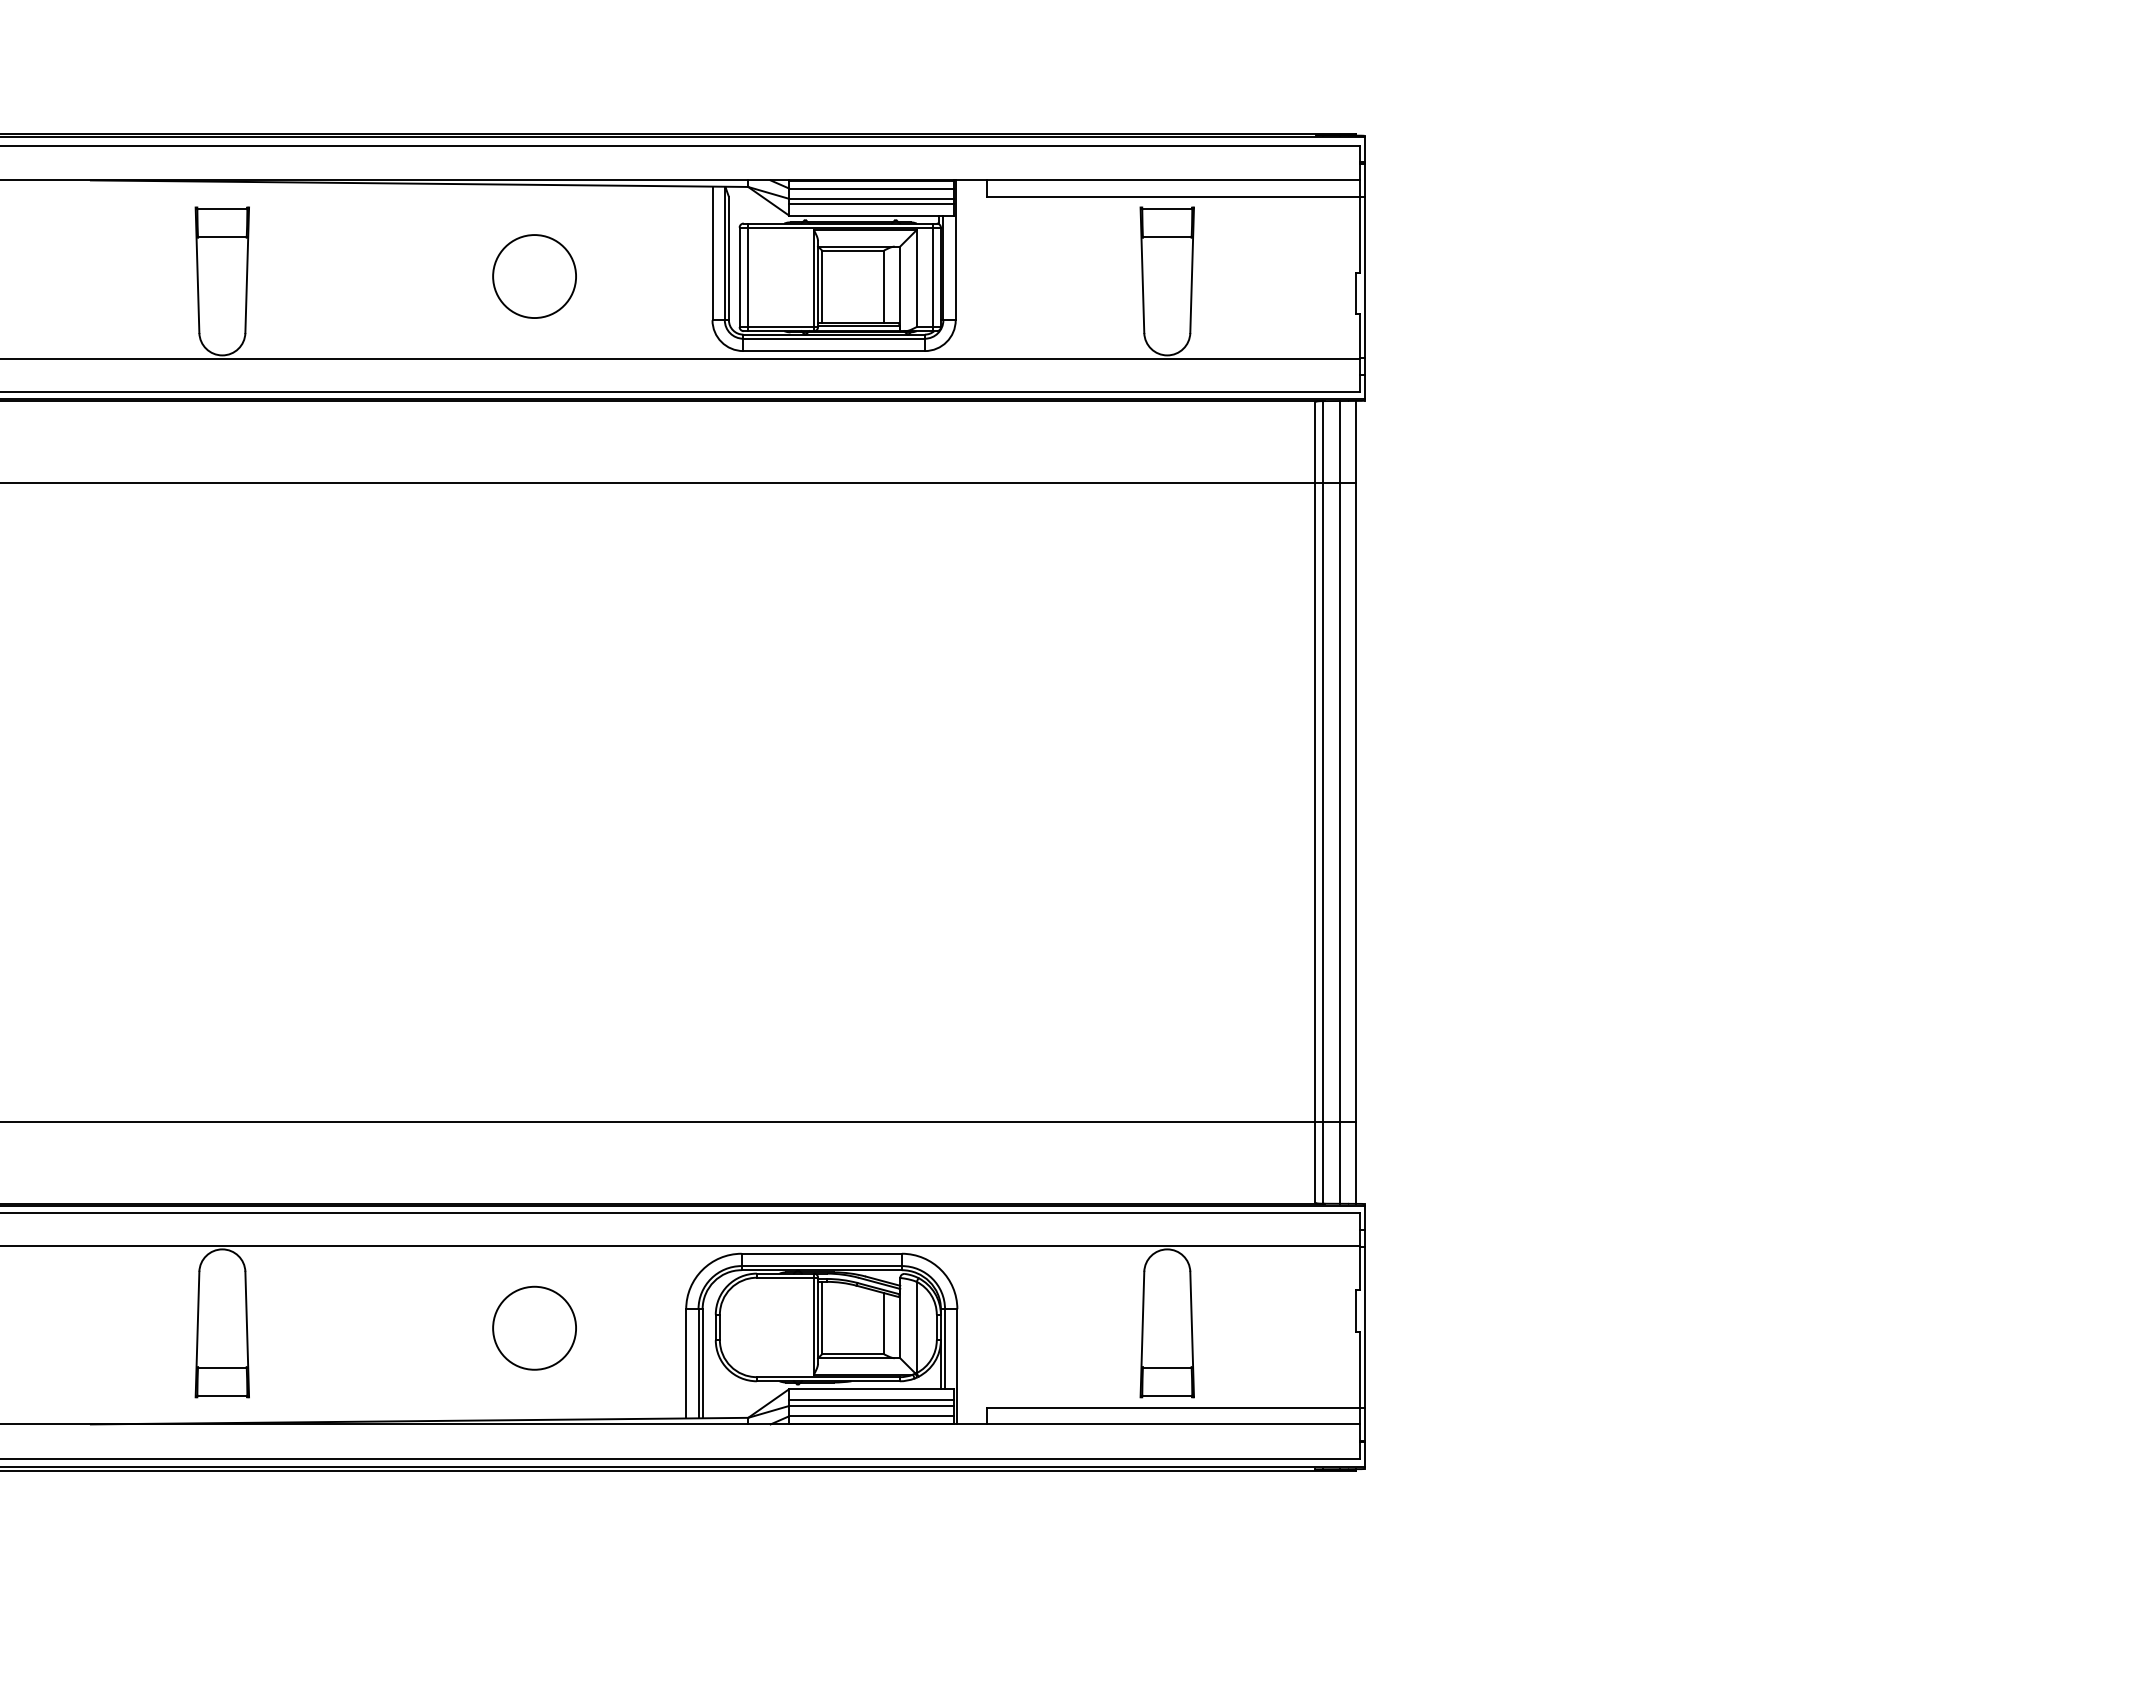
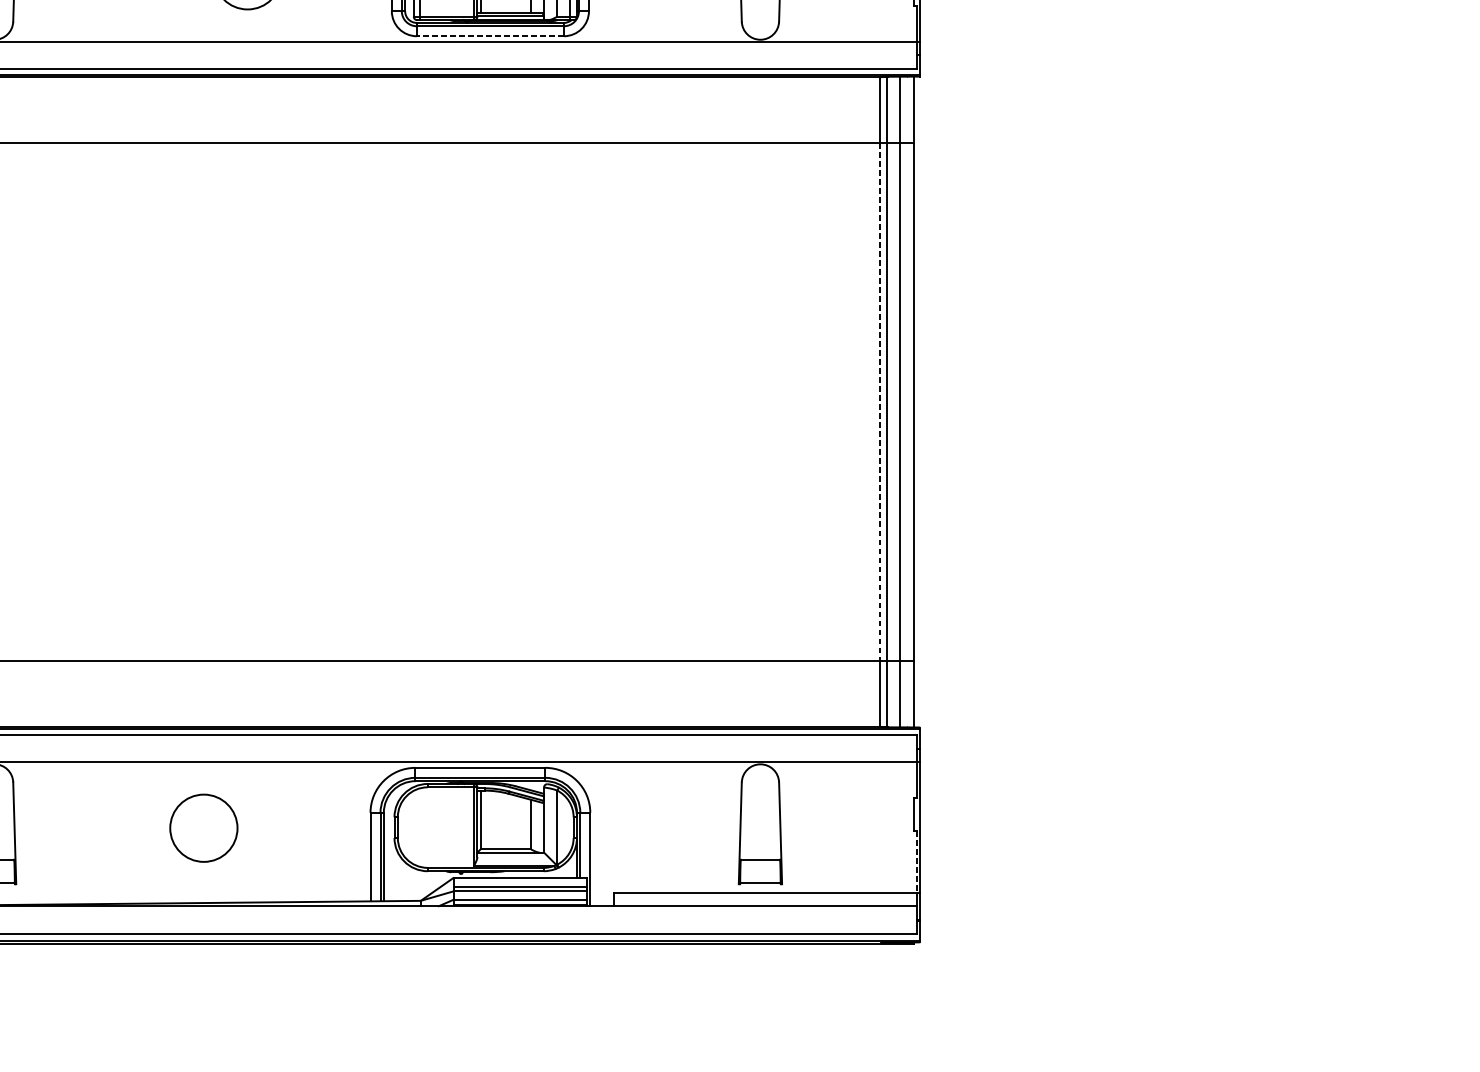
line: (834, 351) -> (490, 36), solid -> dashed
line: (1315, 802) -> (880, 402), solid -> dashed
circle: (534, 1327) -> (203, 827), moved
line: (1360, 1370) -> (917, 862), solid -> dashed

